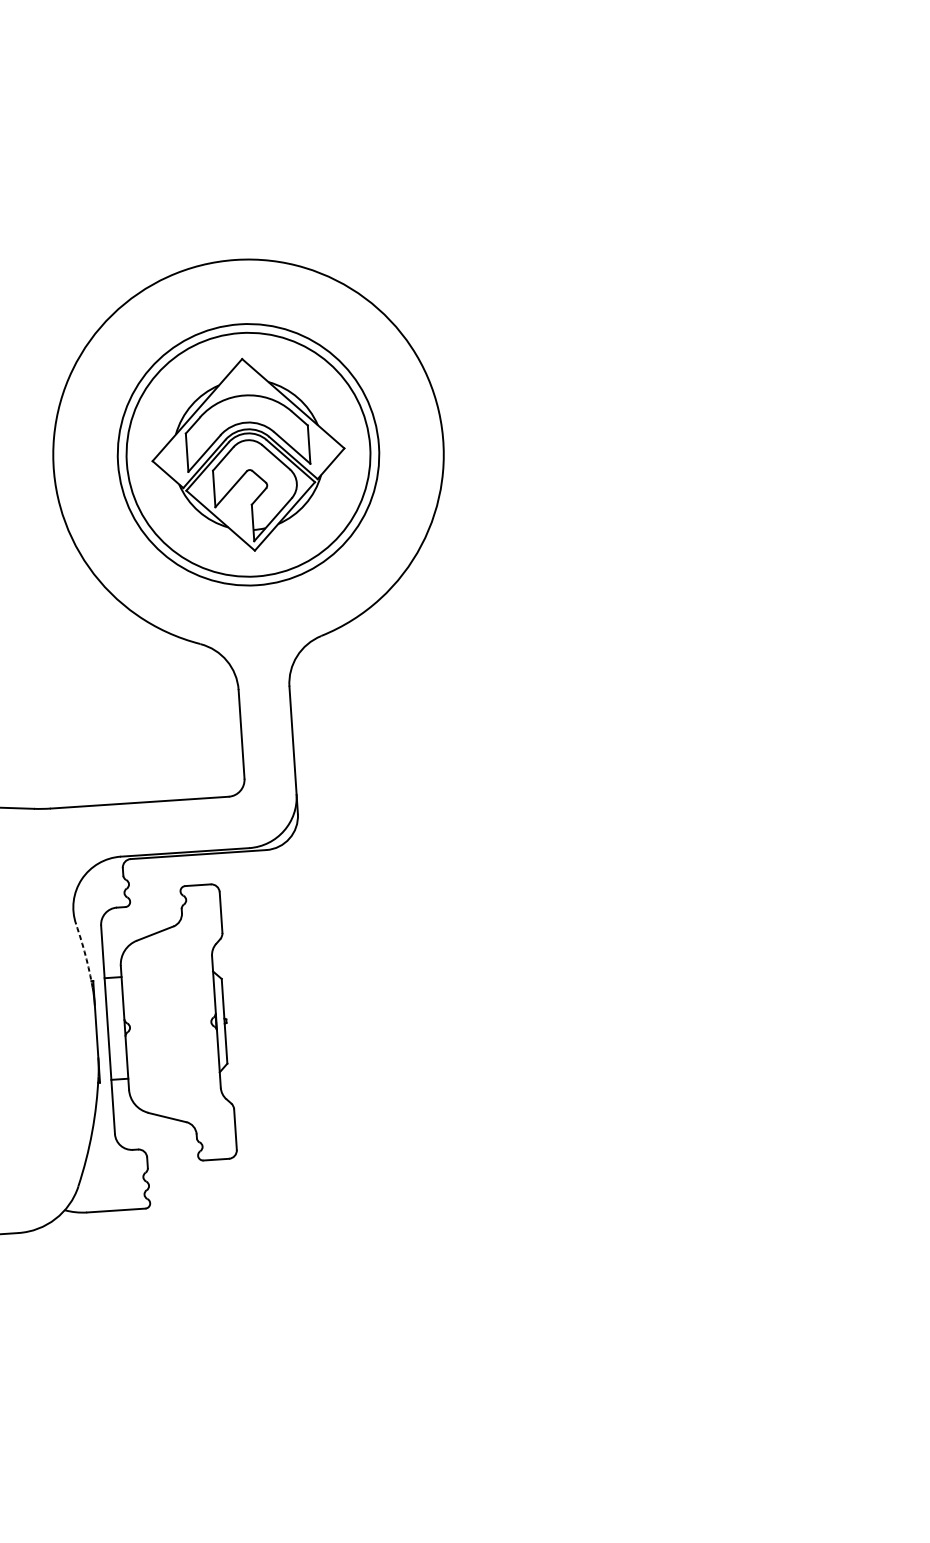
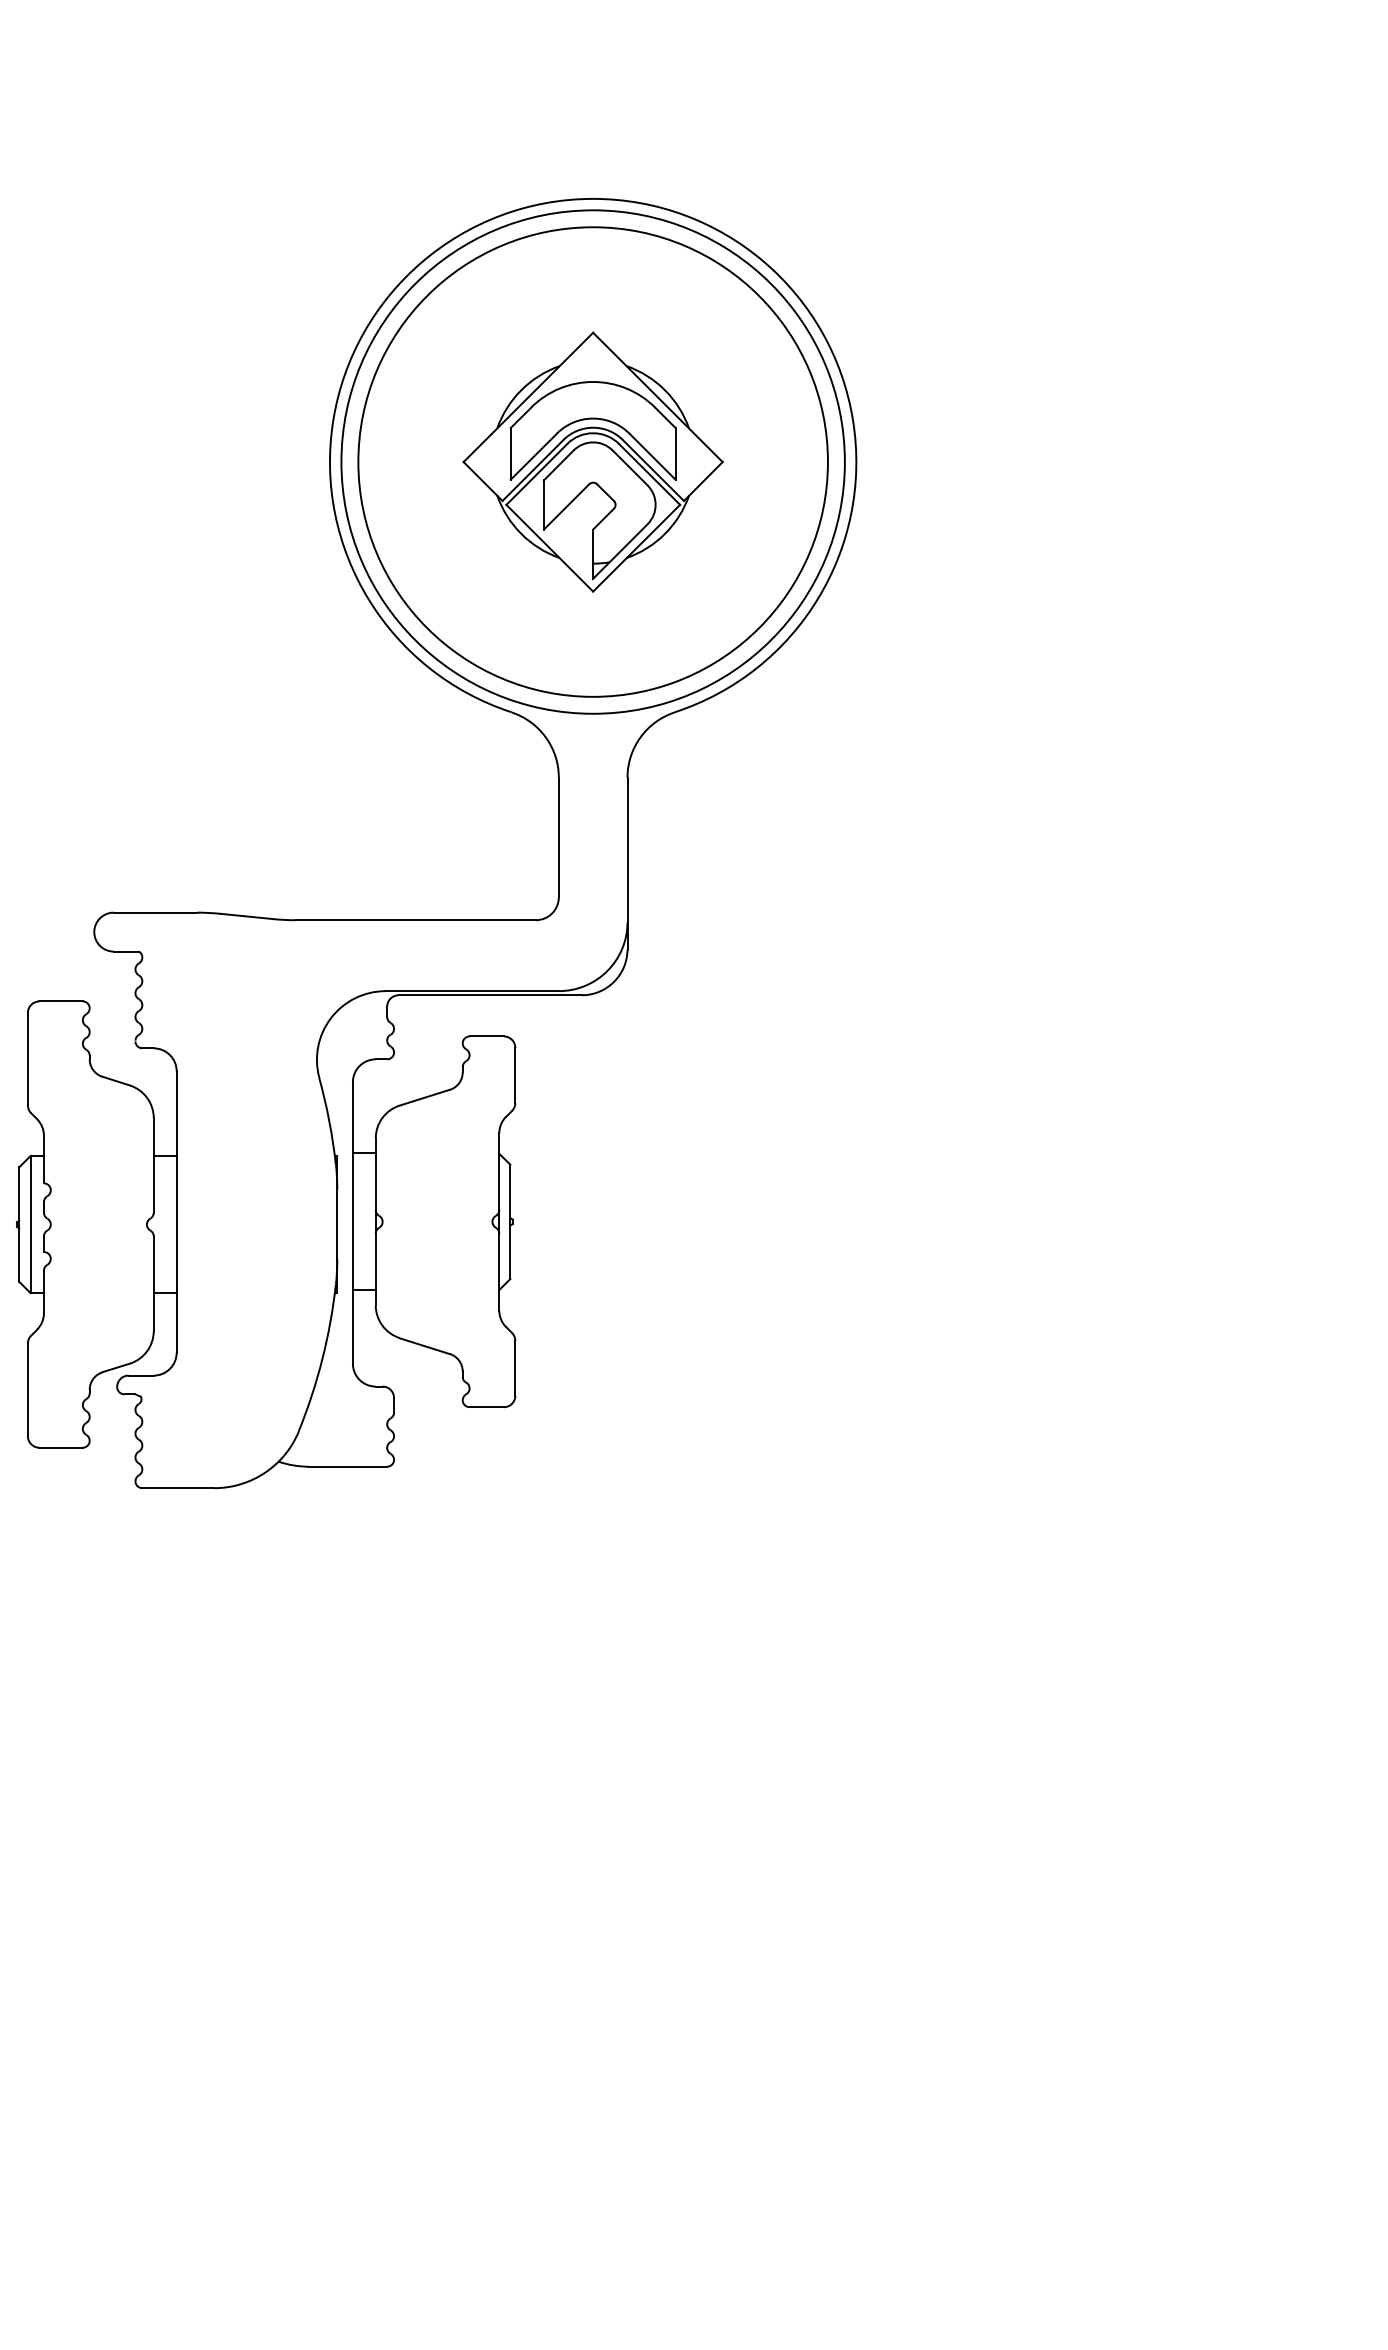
circle: (248, 454) -> (592, 461), size x1.43
circle: (248, 454) -> (592, 461), size x1.43
arc: (85, 955) -> (329, 1121), dashed -> solid

